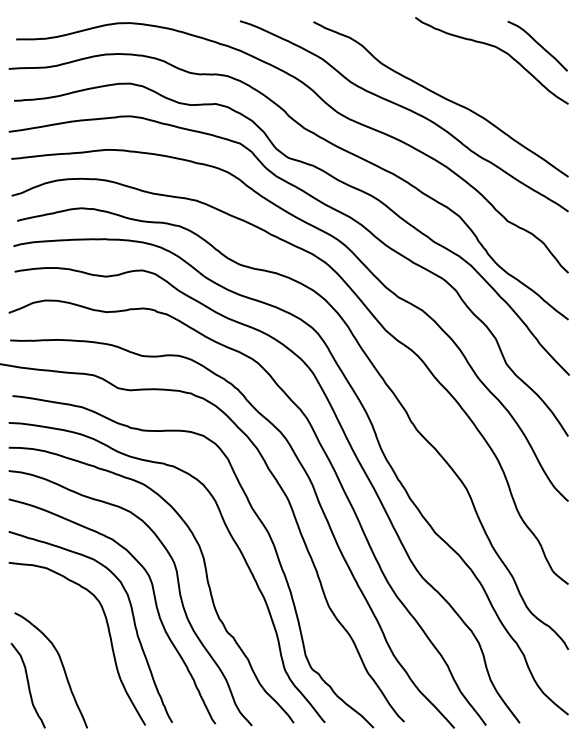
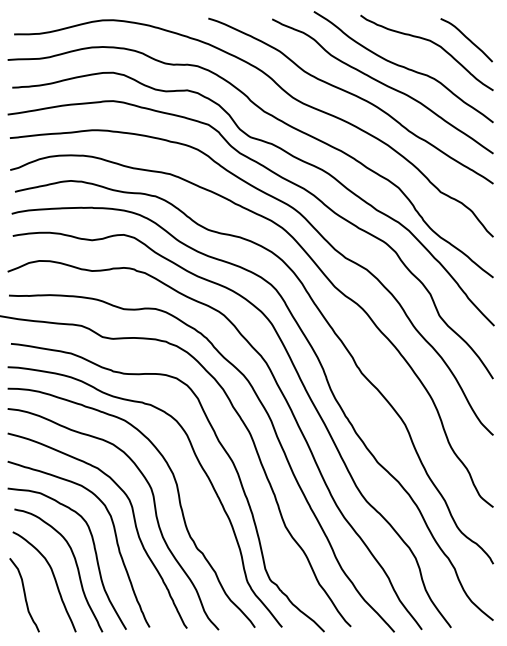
curve: (464, 77) -> (403, 67), added
curve: (86, 650) -> (75, 564), added

